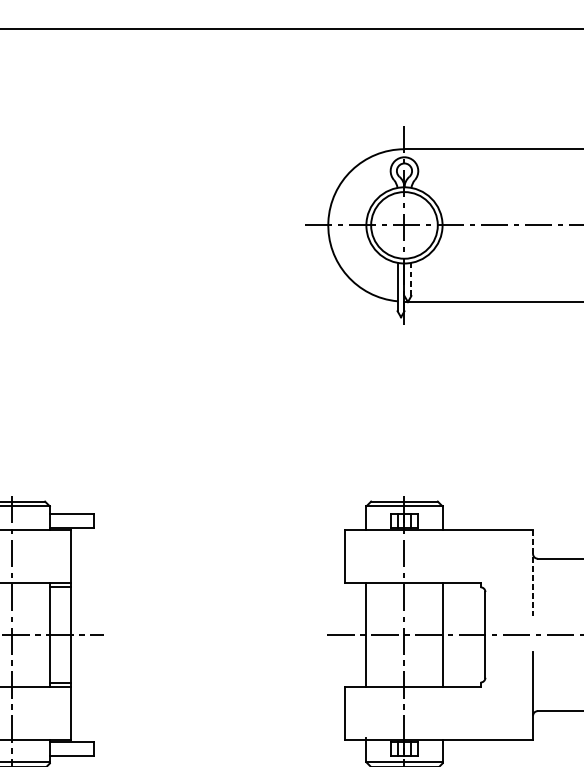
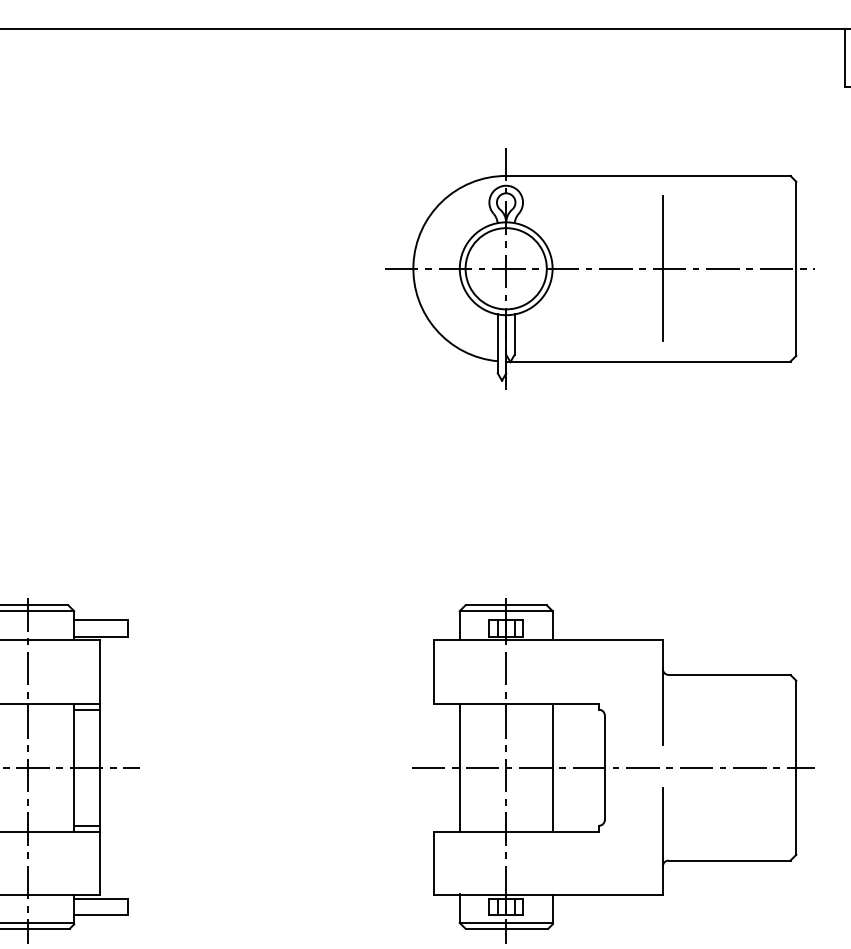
line: (532, 225) -> (662, 268), added
line: (411, 280) -> (514, 335), dashed -> solid
line: (532, 573) -> (662, 692), dashed -> solid

